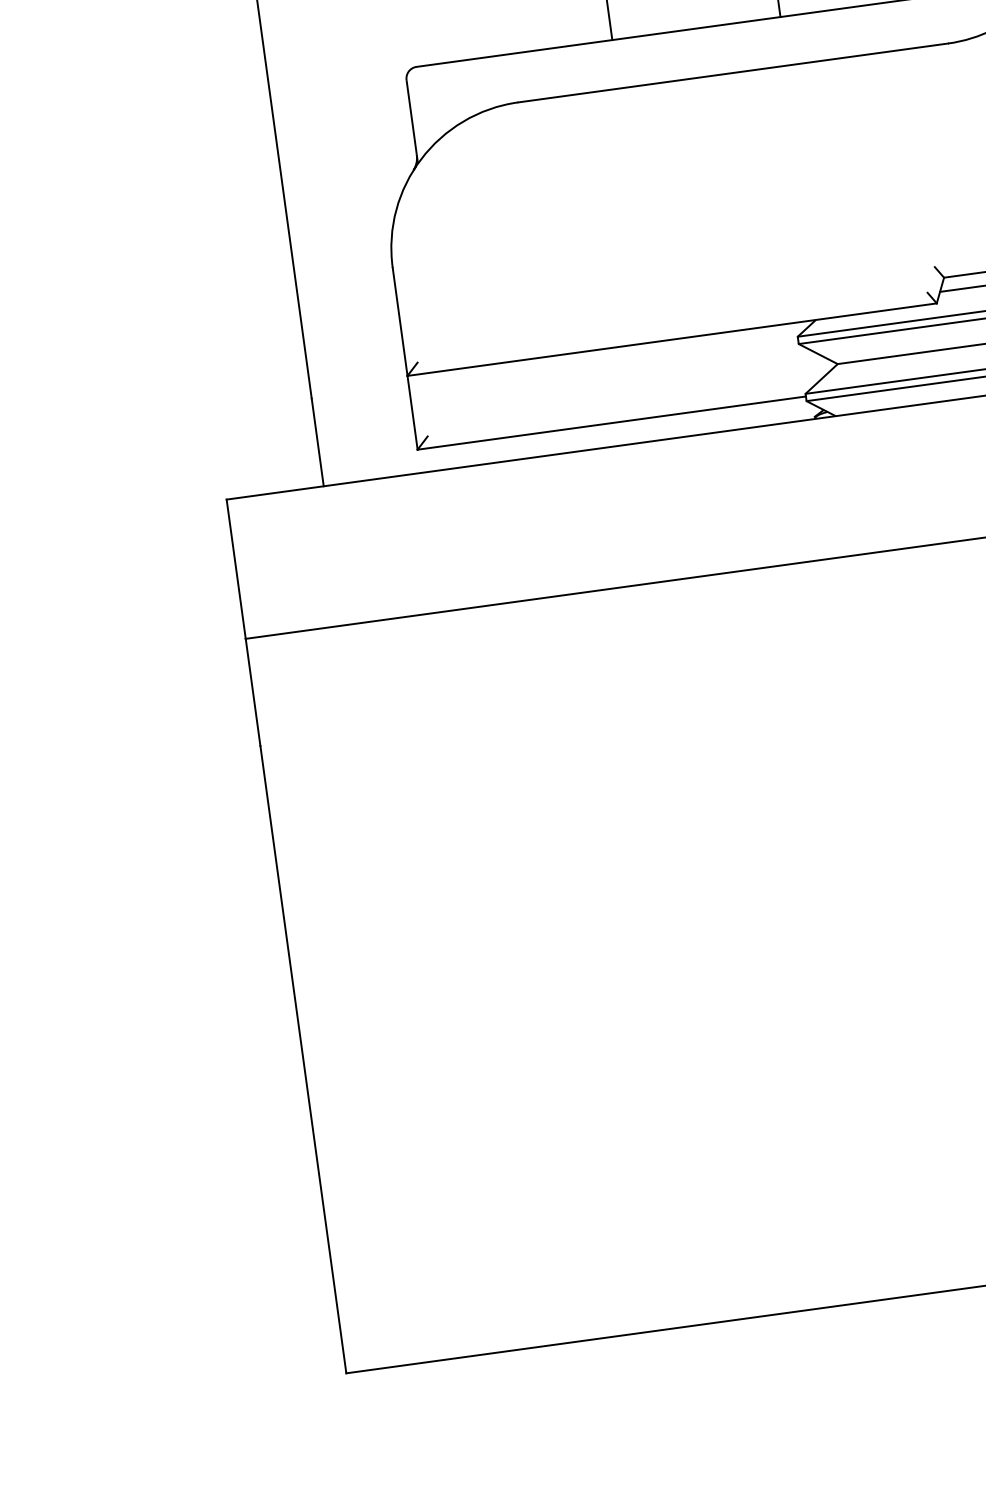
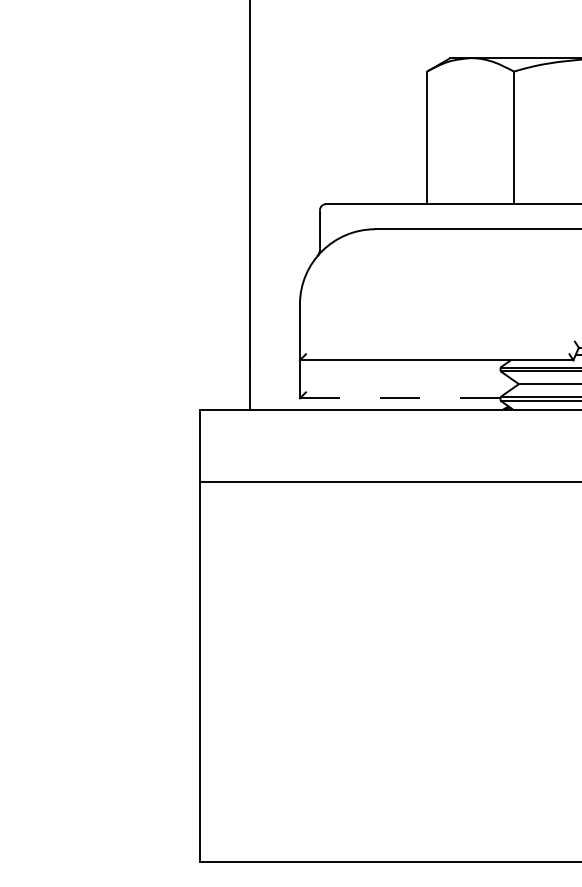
line: (610, 423) -> (399, 398), solid -> dashed

